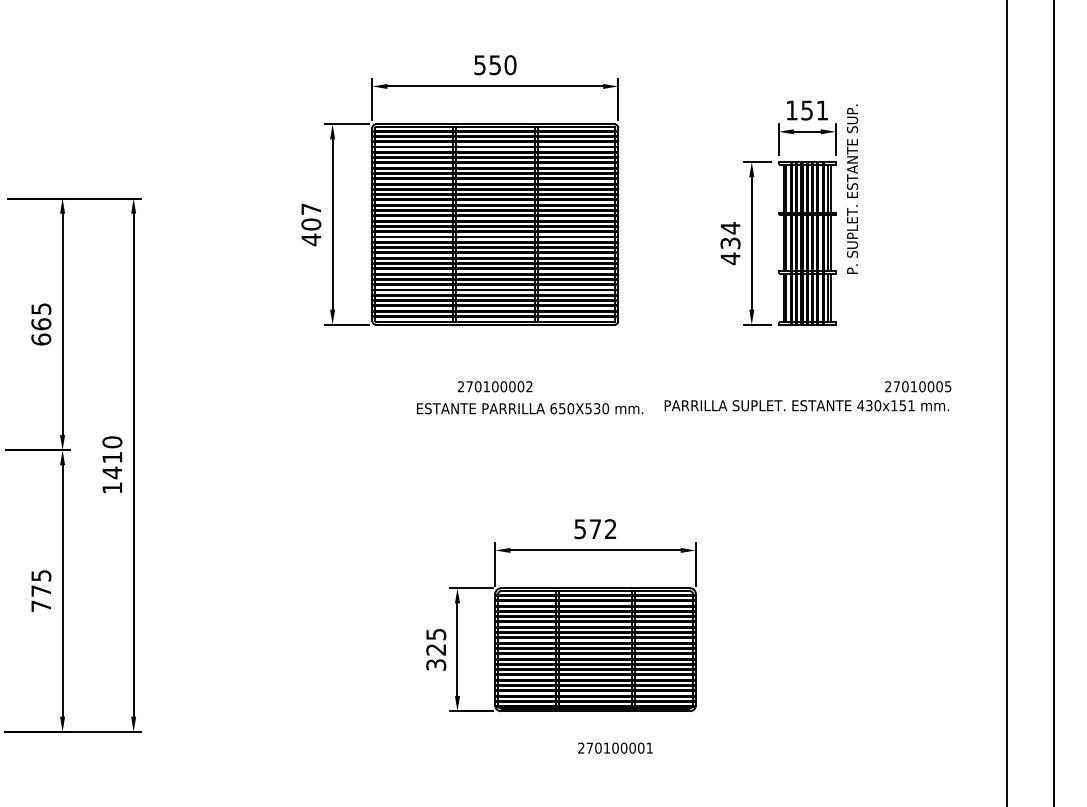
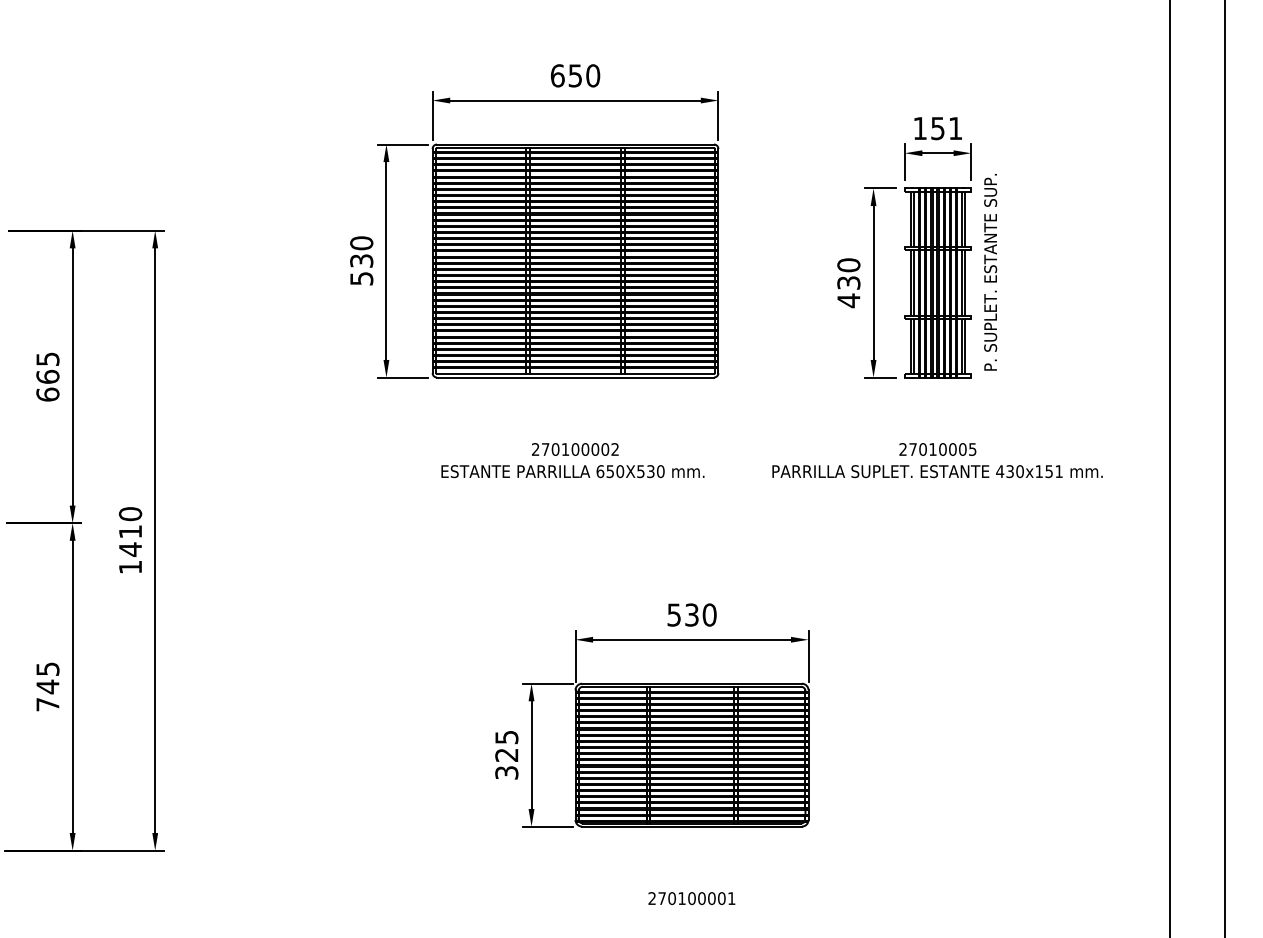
text: (480, 65) -> (558, 76), 550 -> 650
text: (852, 188) -> (990, 271), moved
text: (311, 224) -> (361, 260), 407 -> 530
text: (730, 228) -> (848, 265), 434 -> 430
text: (918, 386) -> (938, 449), moved
text: (530, 408) -> (573, 471), moved
text: (602, 529) -> (700, 615), 572 -> 530
text: (40, 590) -> (46, 686), 775 -> 745
text: (615, 747) -> (691, 897), moved

